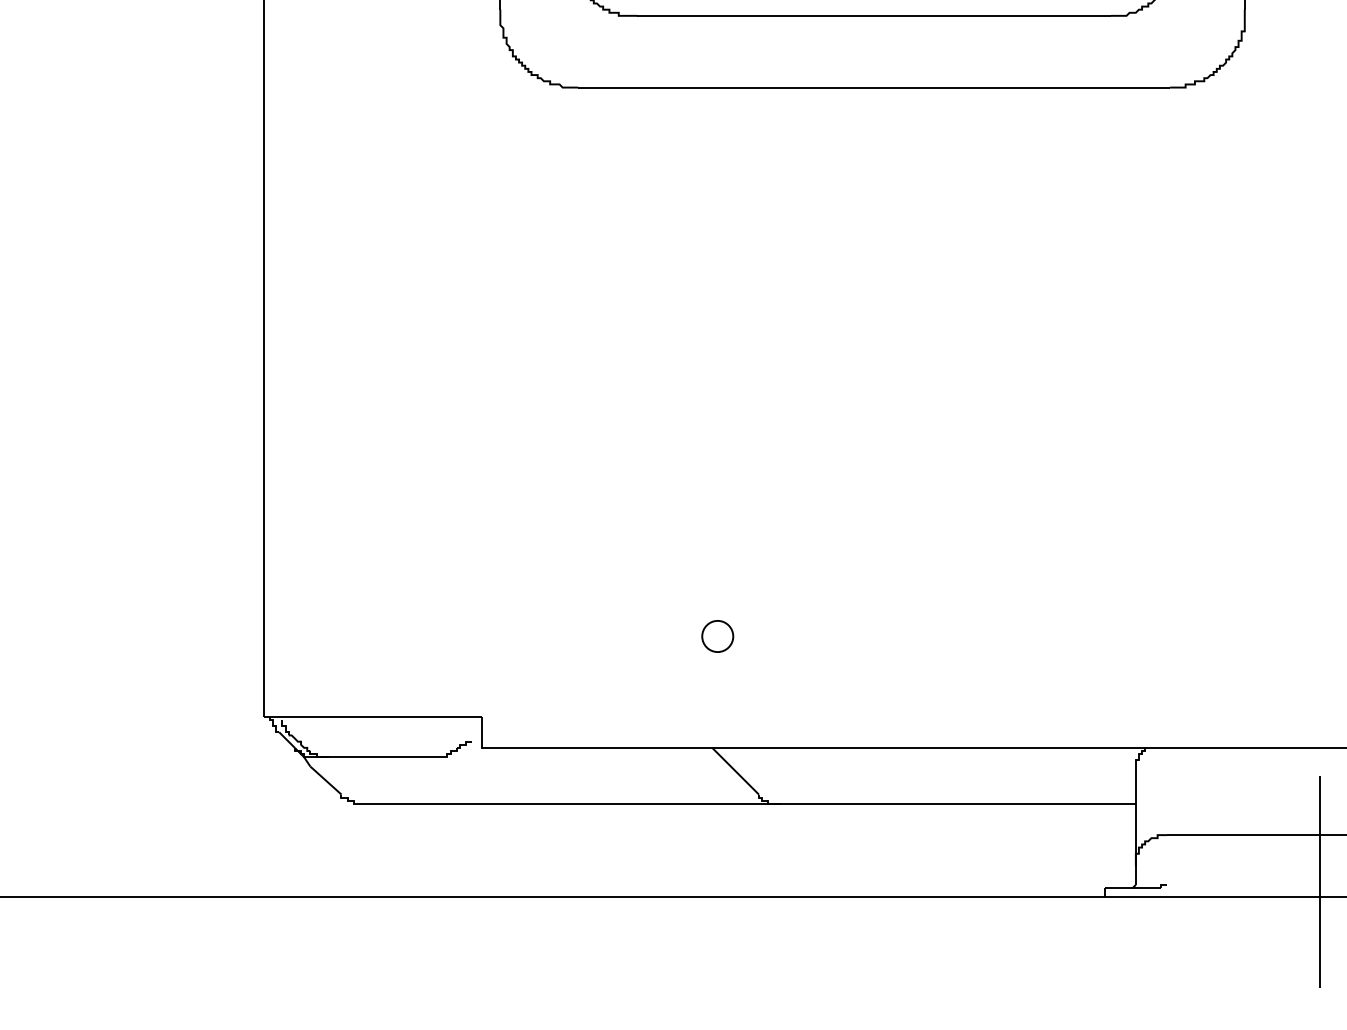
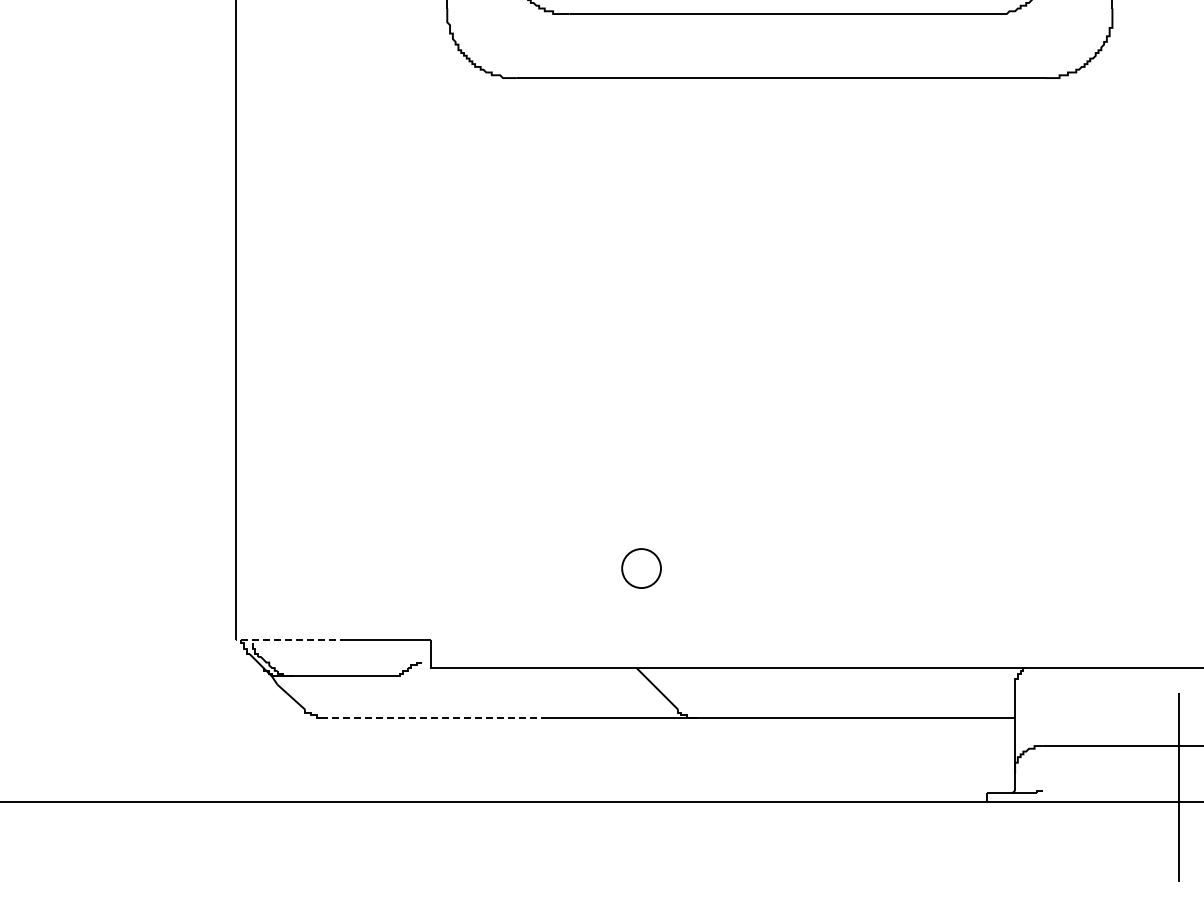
part: (717, 636) -> (641, 568), size x1.4
line: (325, 717) -> (291, 640), solid -> dashed
line: (487, 804) -> (435, 718), solid -> dashed

